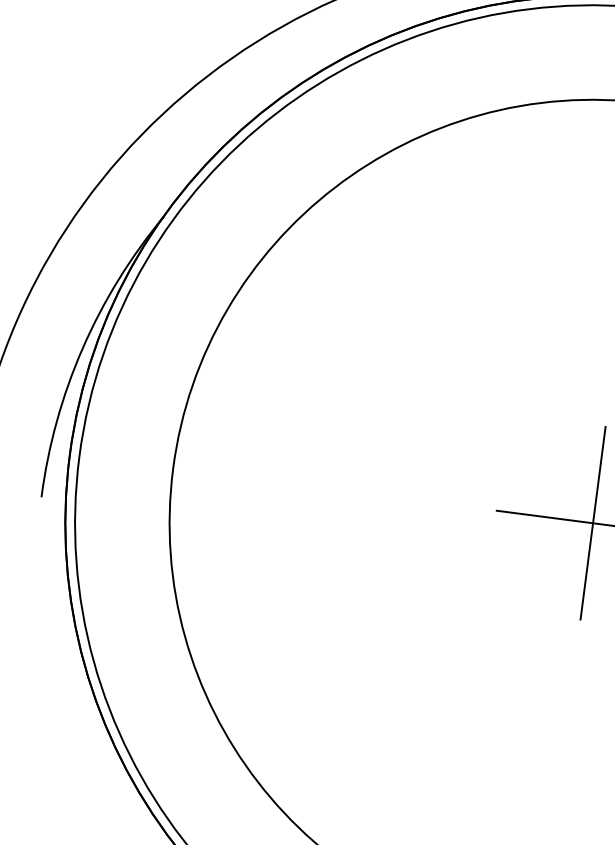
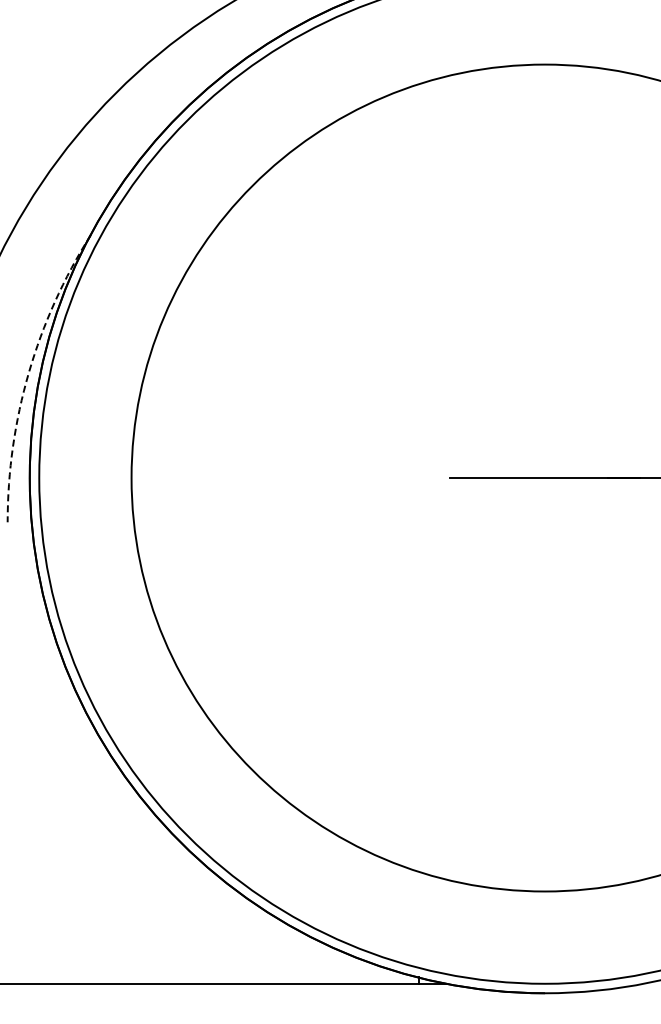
arc: (82, 347) -> (28, 372), solid -> dashed
line: (593, 522) -> (545, 477), removed

